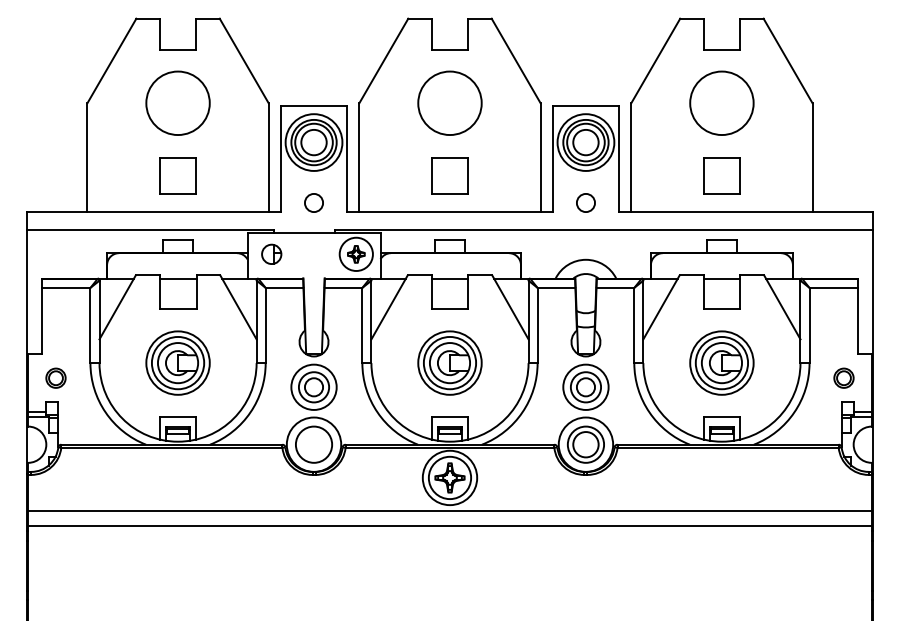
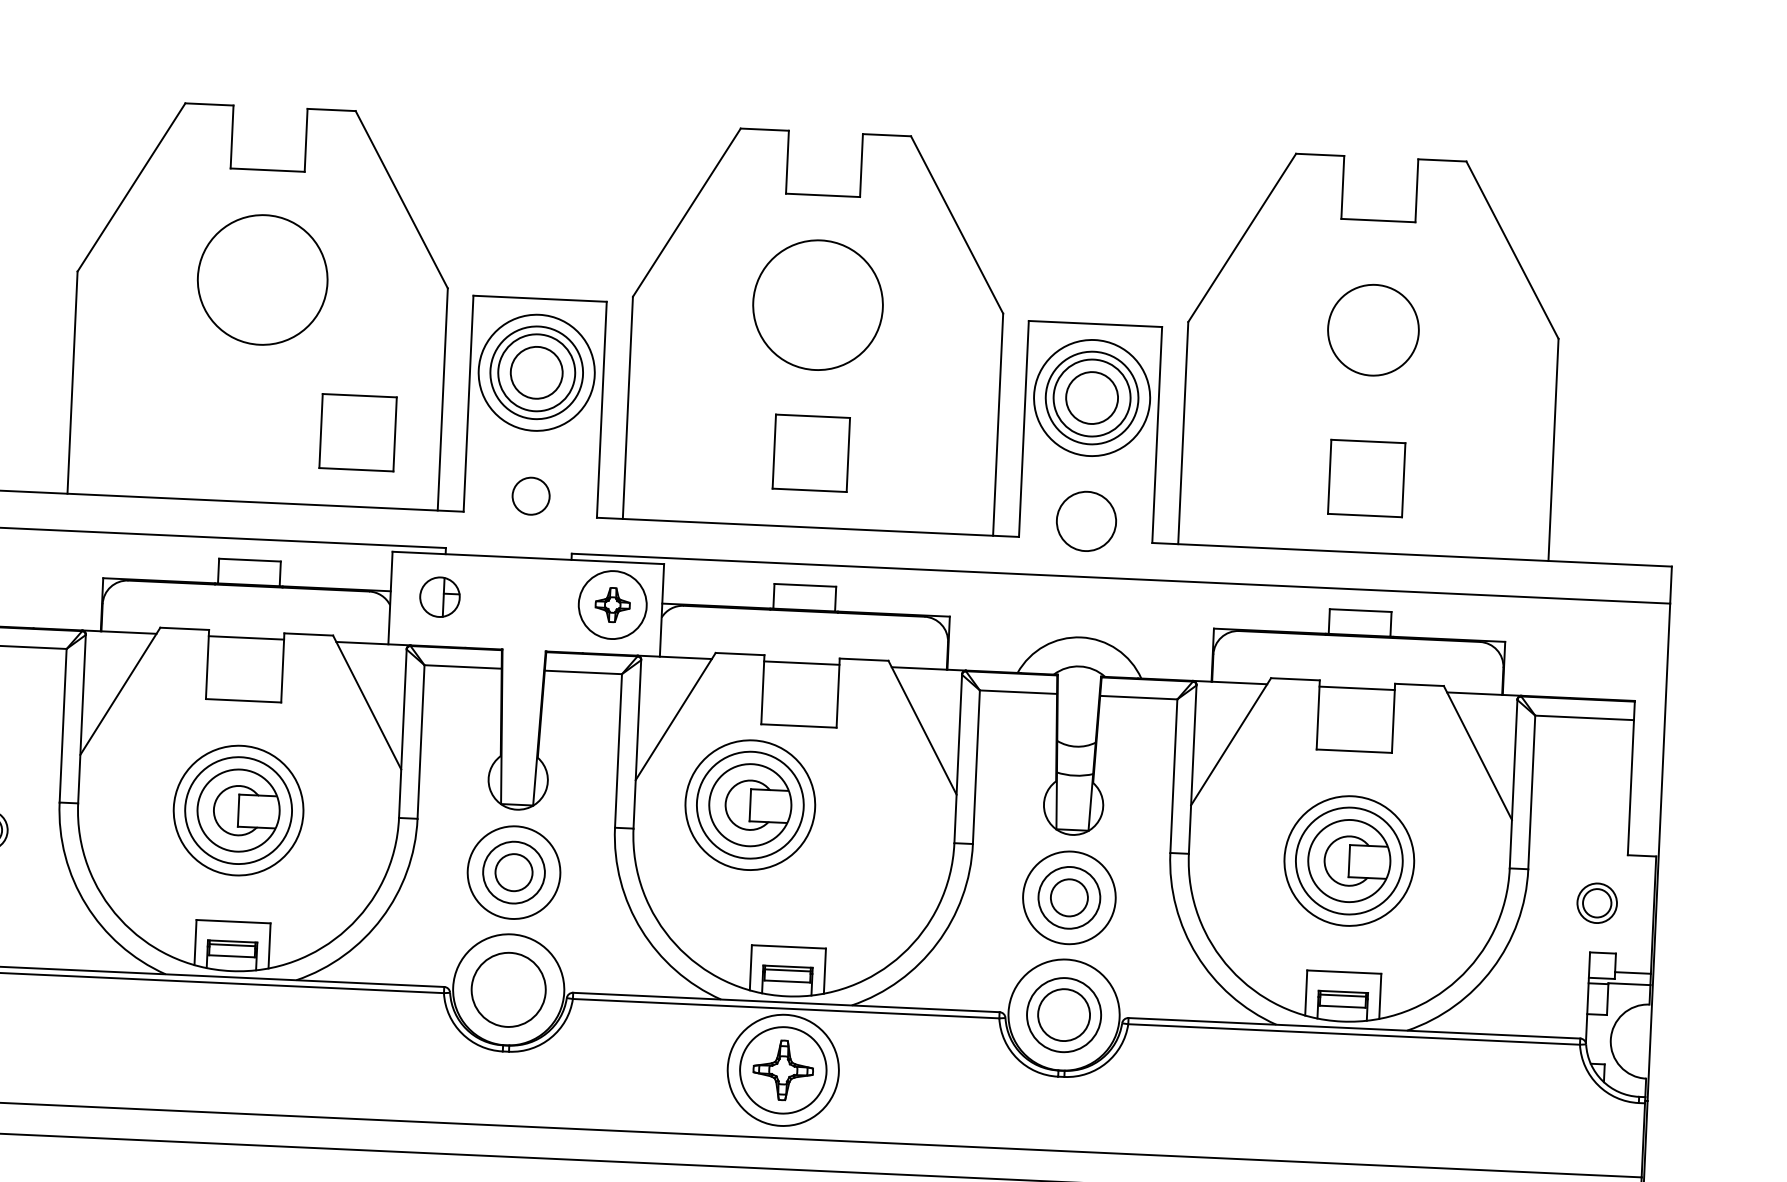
circle: (721, 102) -> (1372, 328), size x0.7
part: (177, 175) -> (356, 432), moved
circle: (585, 202) -> (1085, 520), size x1.6
part: (449, 362) -> (749, 803), moved

